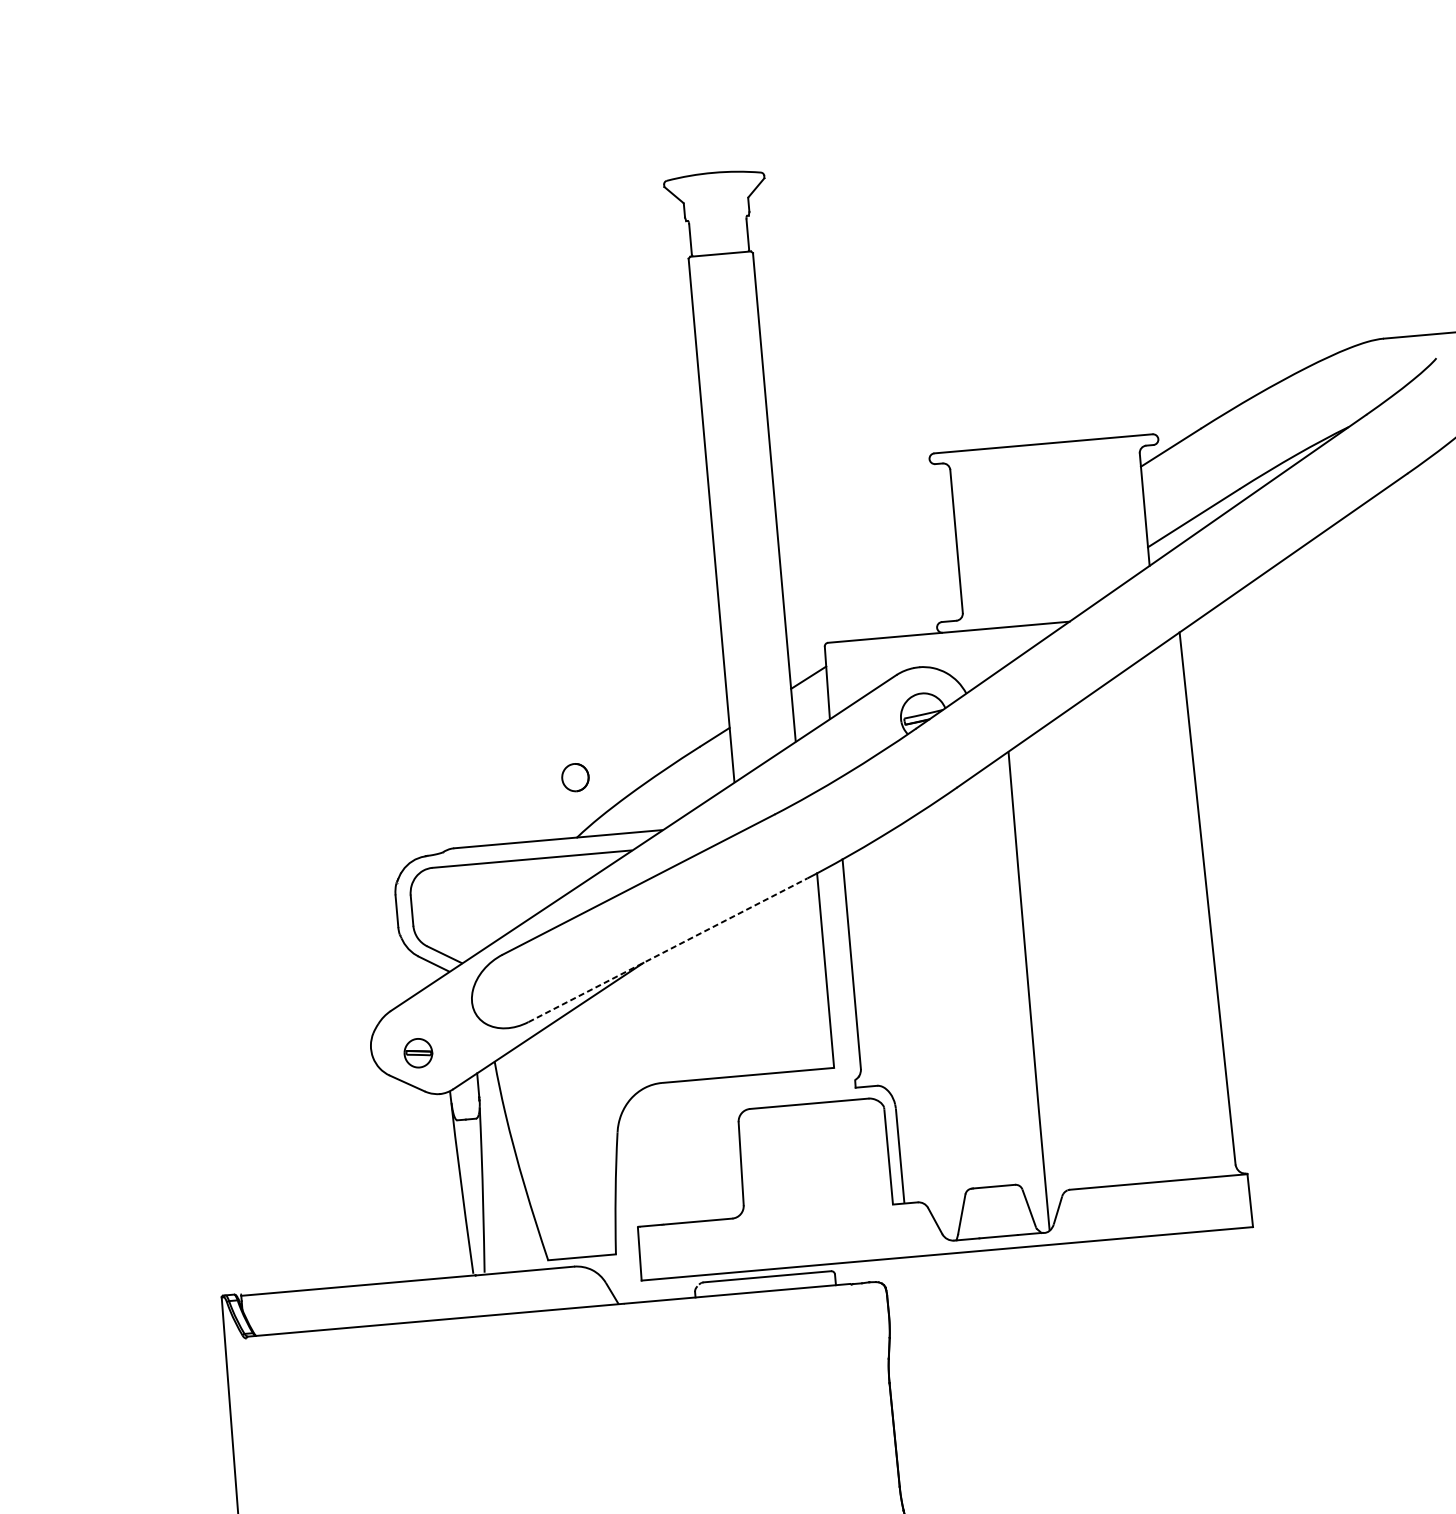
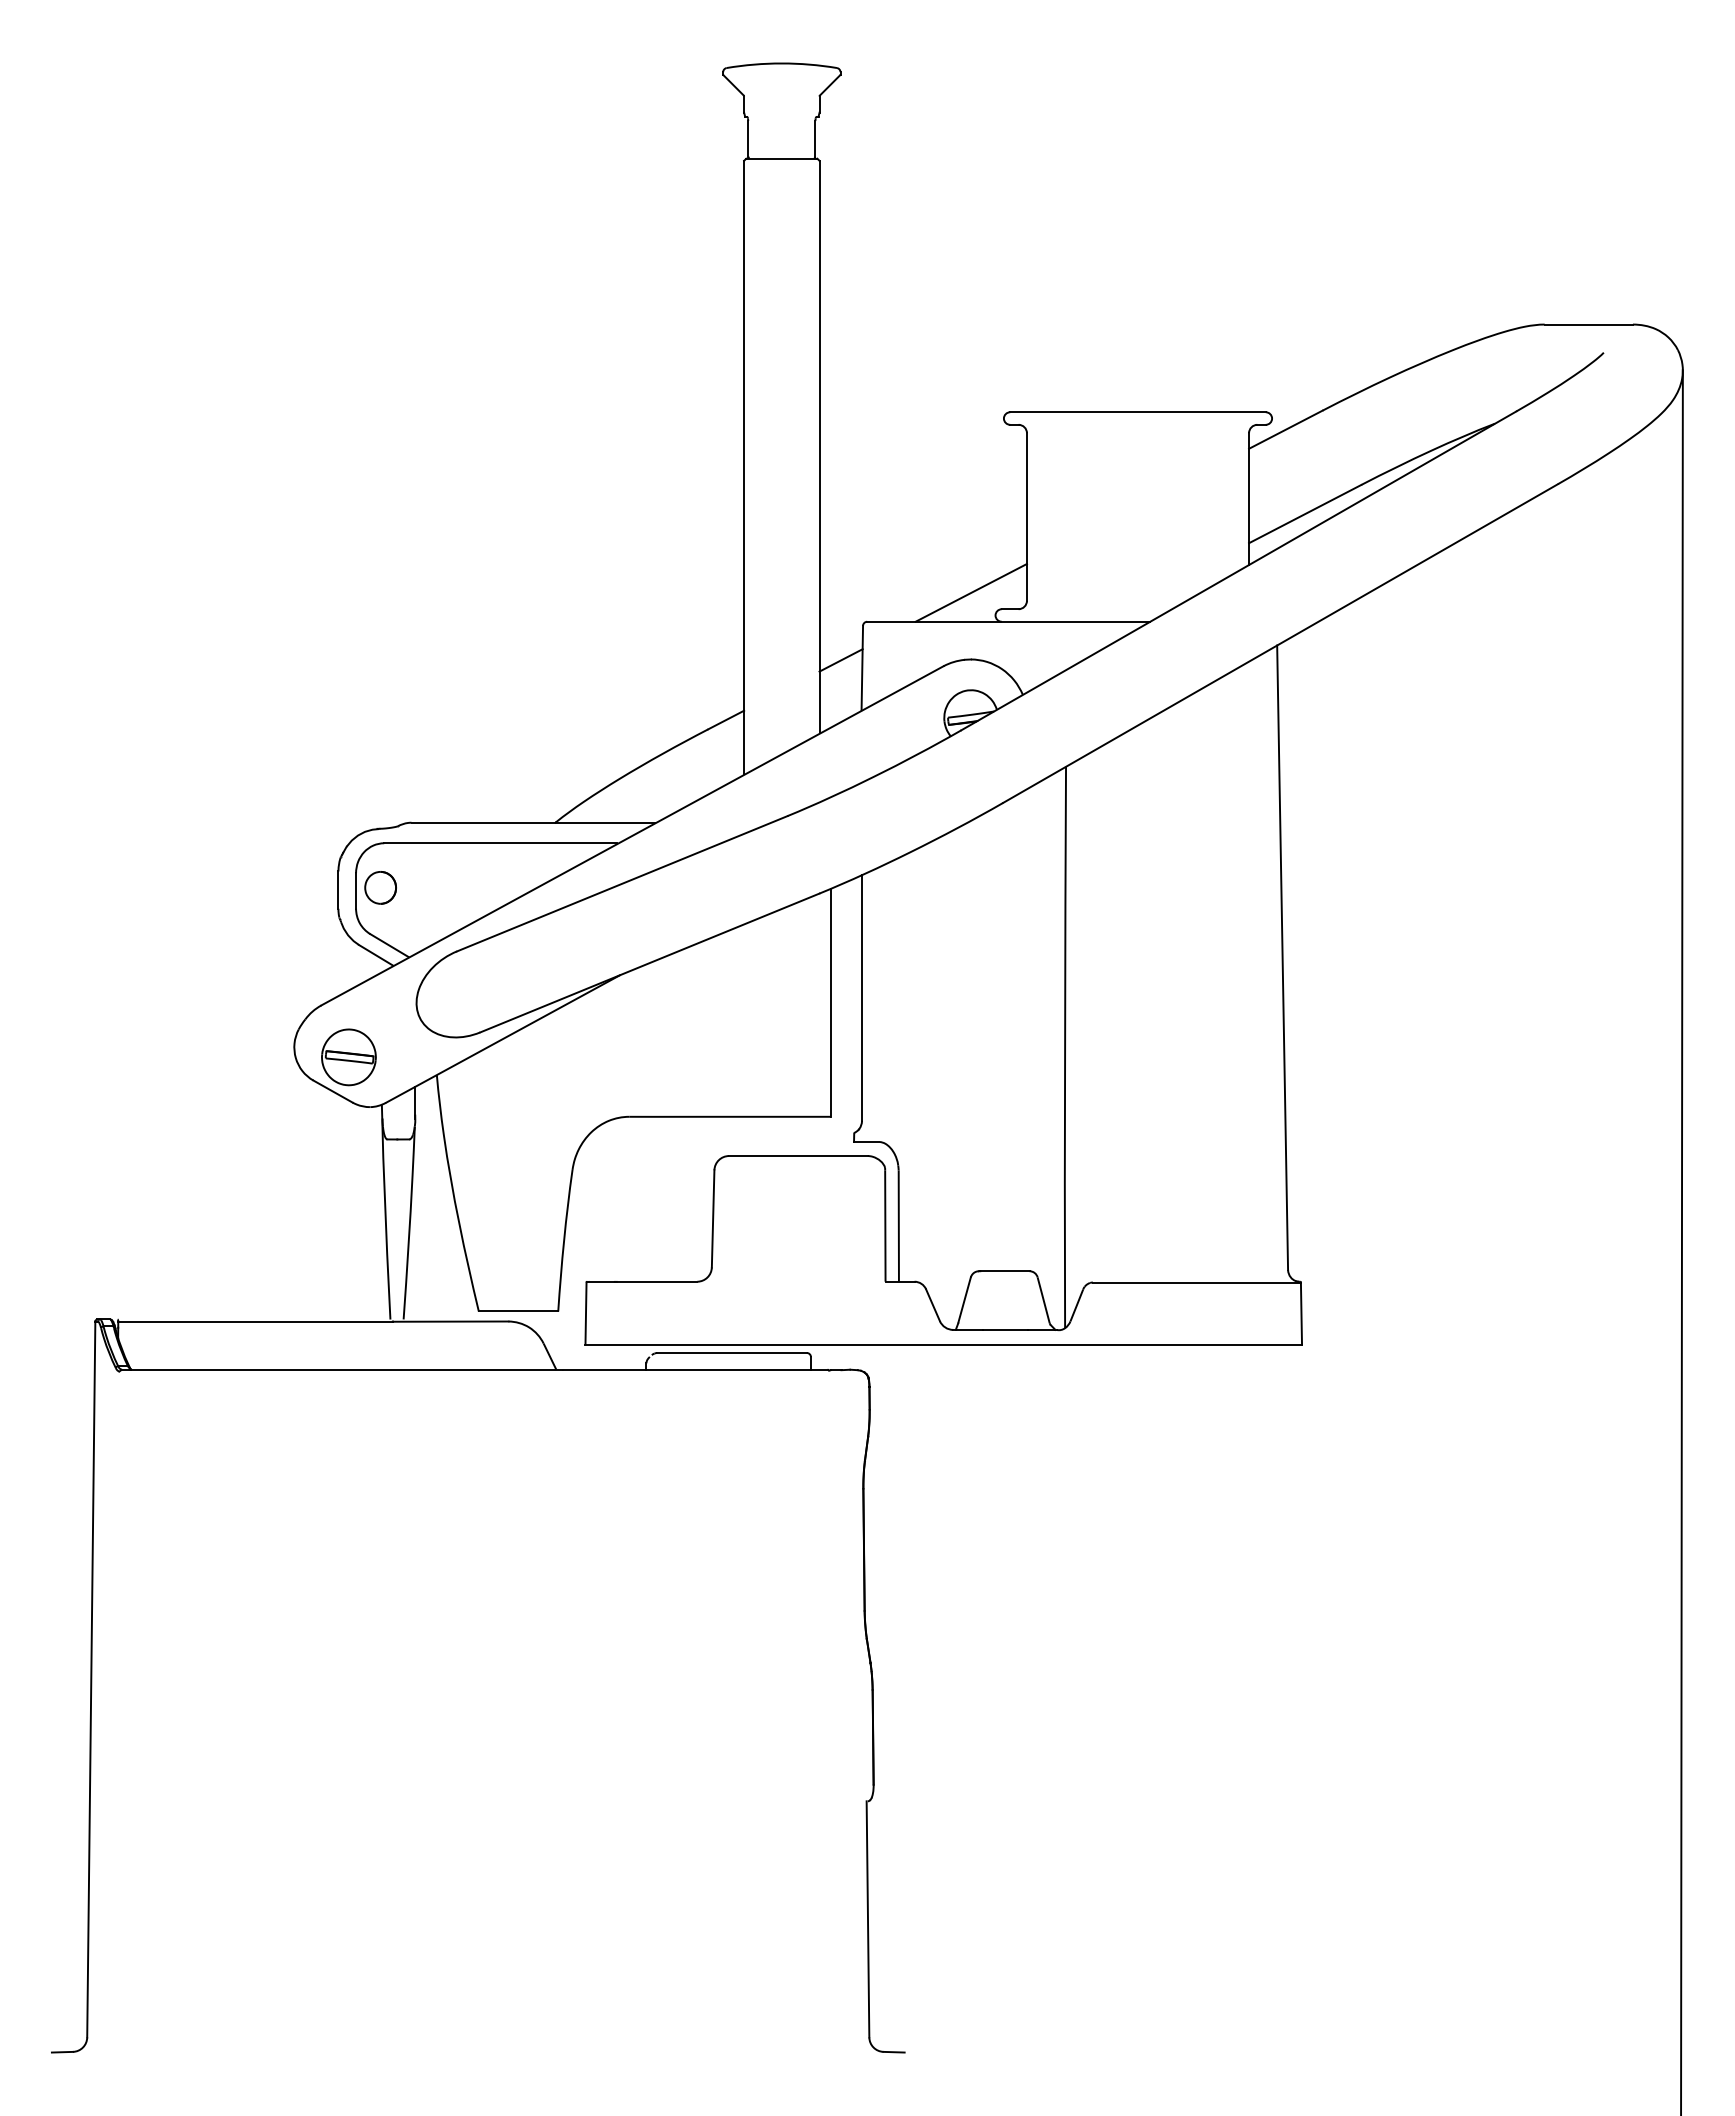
line: (914, 610) -> (970, 592), added
part: (575, 777) -> (380, 887), moved
line: (668, 949) -> (650, 962), dashed -> solid
part: (418, 1053) -> (348, 1057), size x1.67

